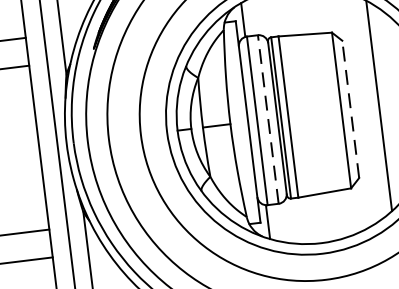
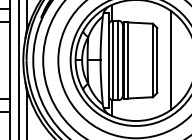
line: (350, 107) -> (157, 59), dashed -> solid
line: (268, 119) -> (118, 60), dashed -> solid

